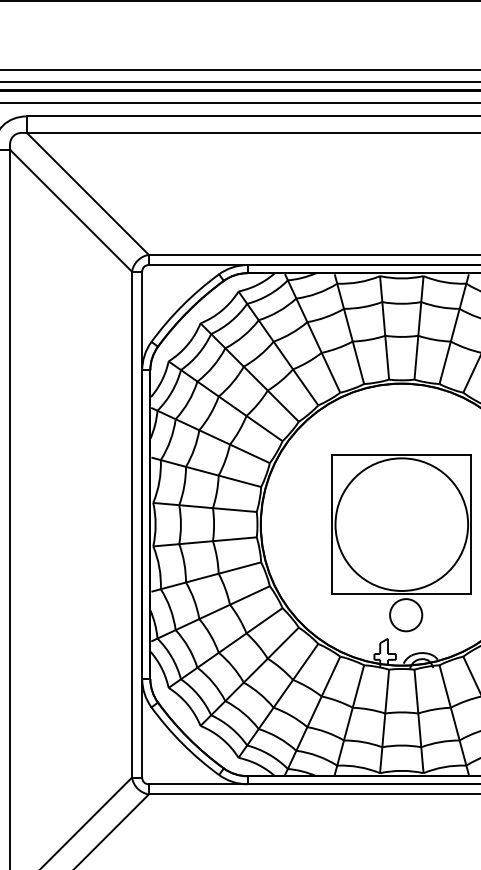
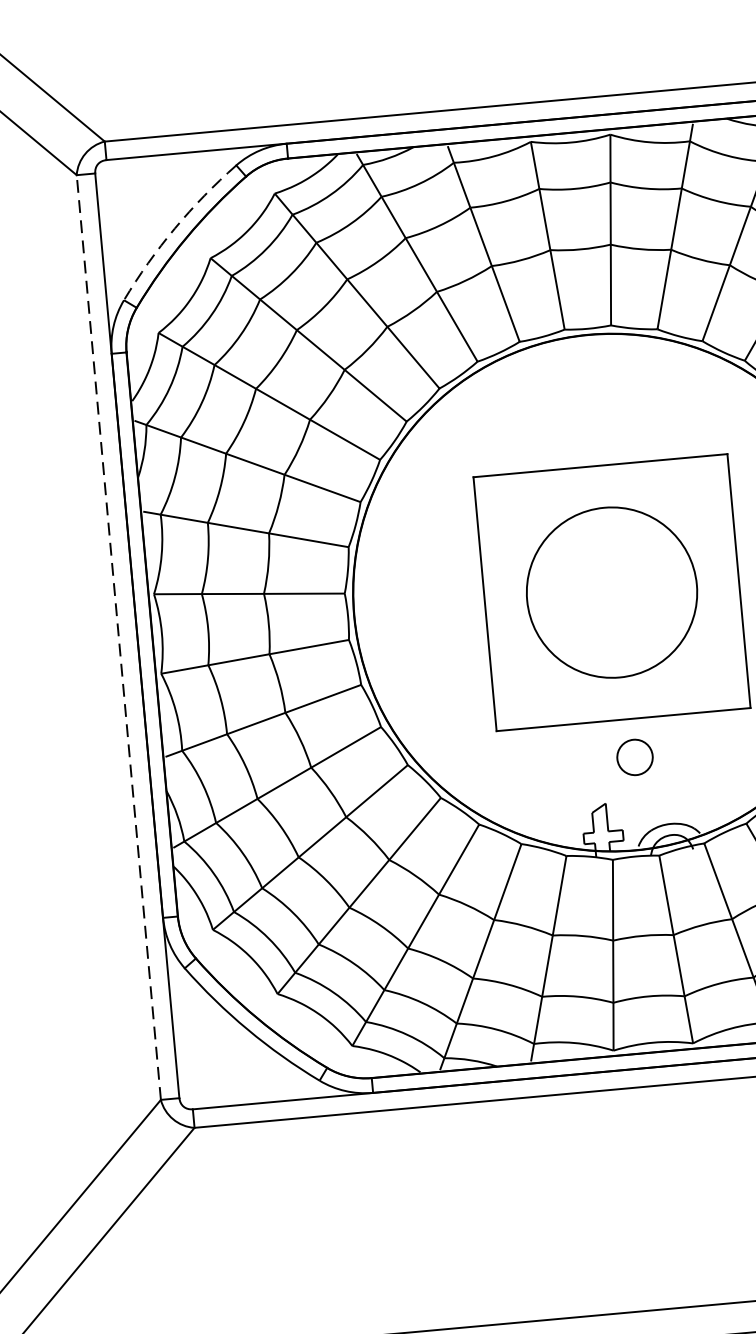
arc: (182, 305) -> (174, 228), solid -> dashed
line: (132, 524) -> (119, 637), solid -> dashed
circle: (401, 524) -> (611, 592), size x0.7
circle: (406, 615) -> (635, 757), size x0.6

